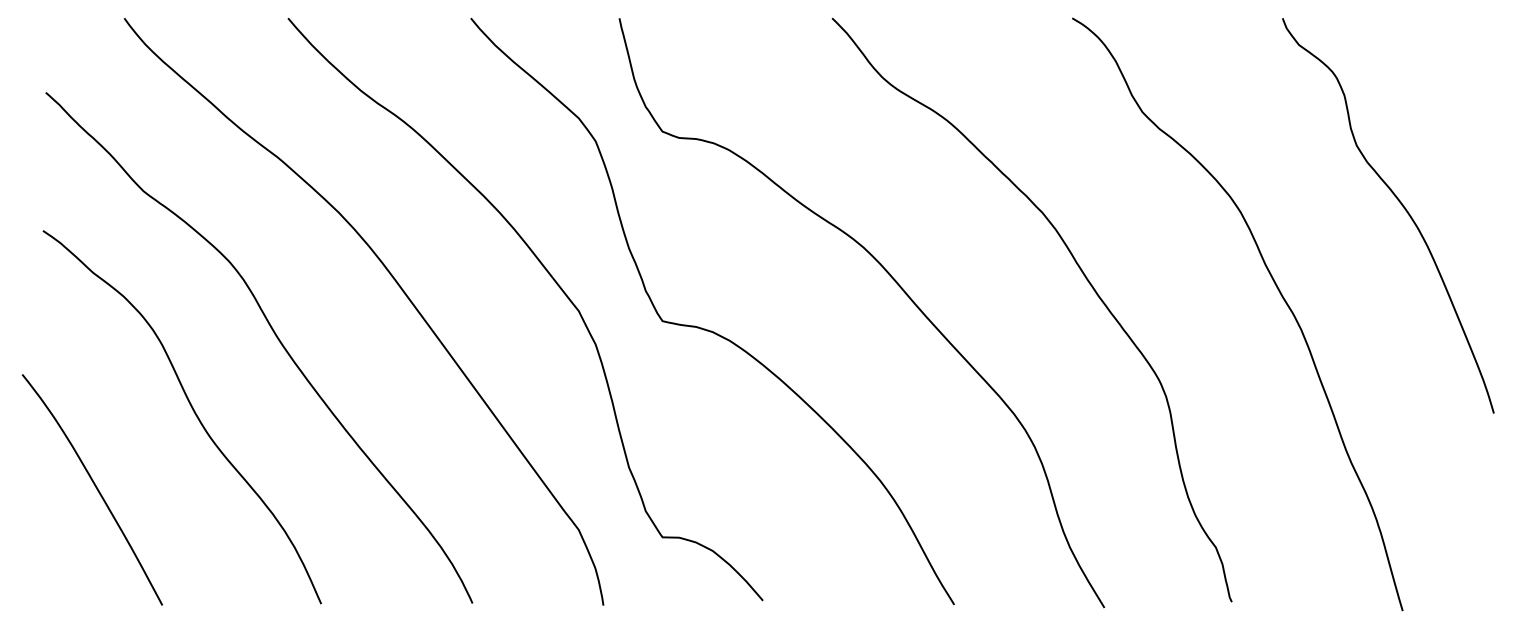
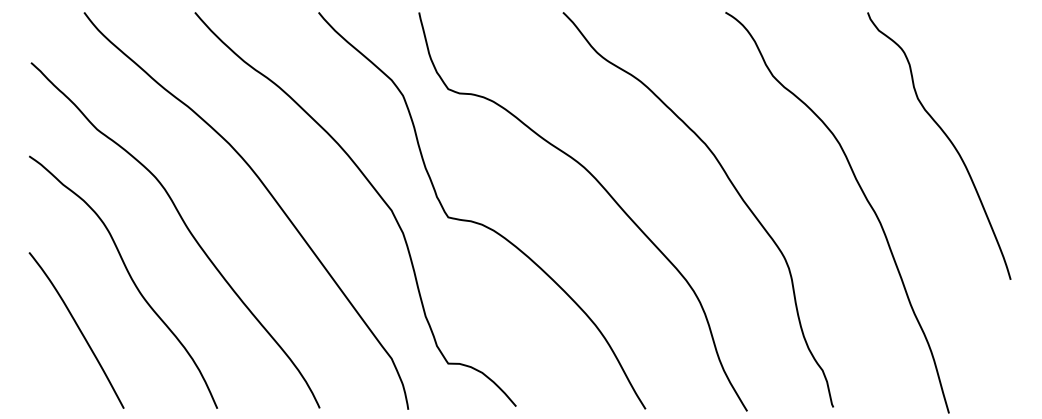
curve: (95, 488) -> (78, 329), moved

